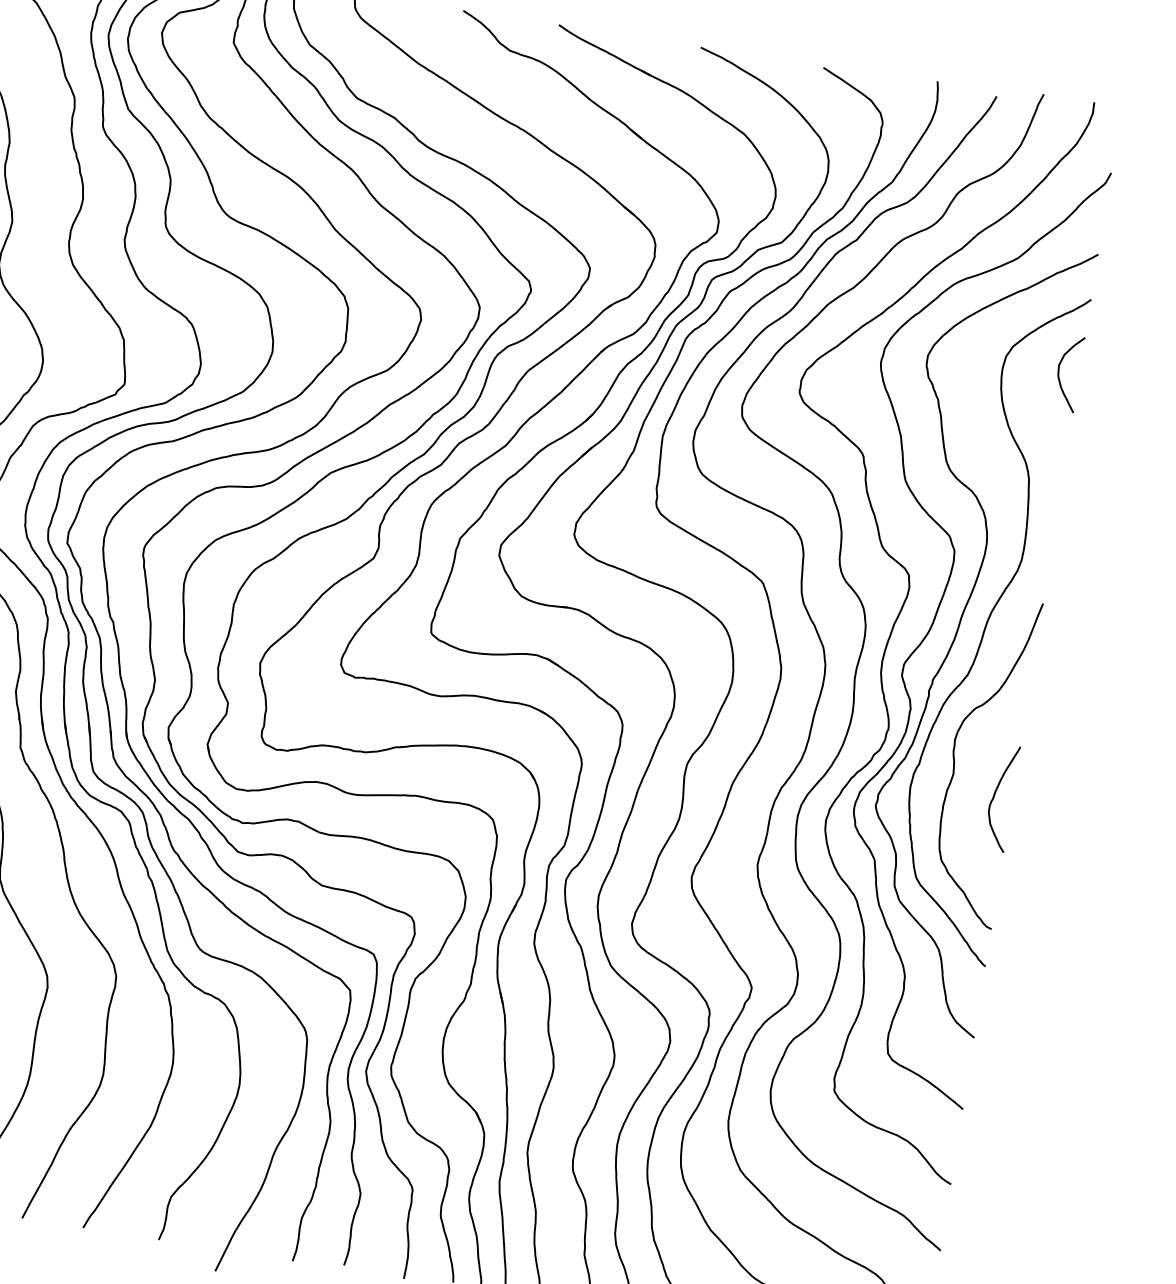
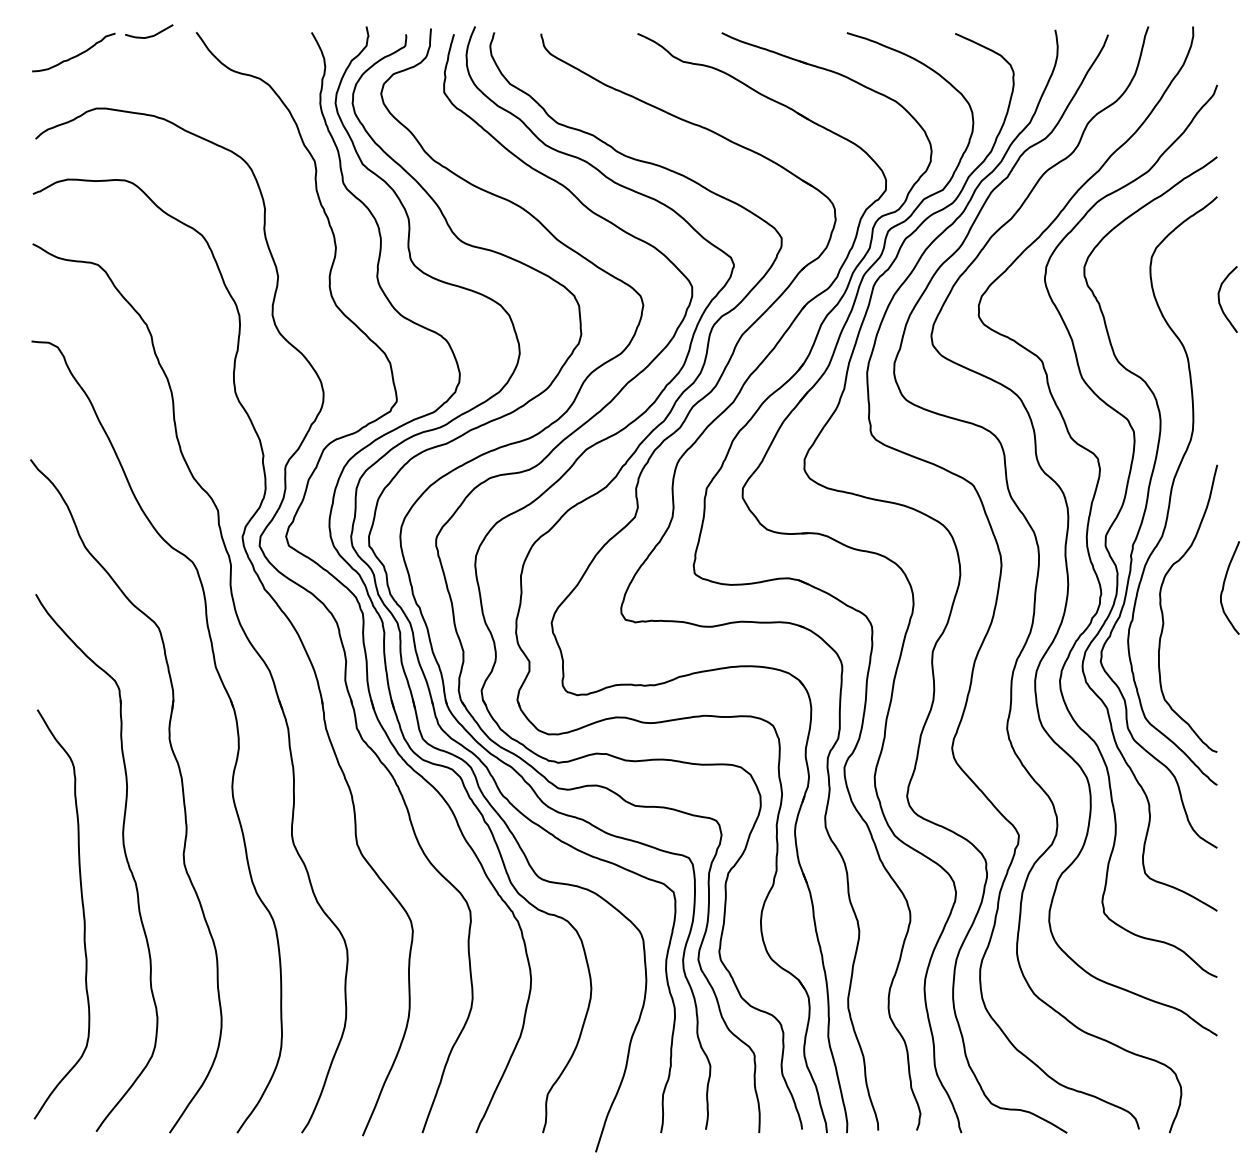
curve: (1059, 375) -> (1220, 302), moved
curve: (995, 796) -> (1224, 587), moved

